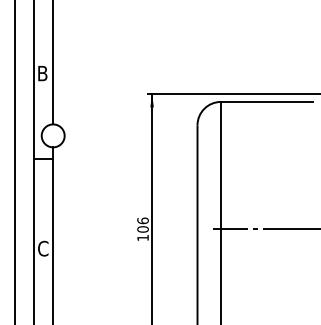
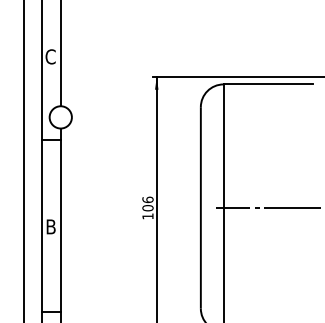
text: (42, 73) -> (50, 56), B -> C
text: (43, 248) -> (51, 226), C -> B

